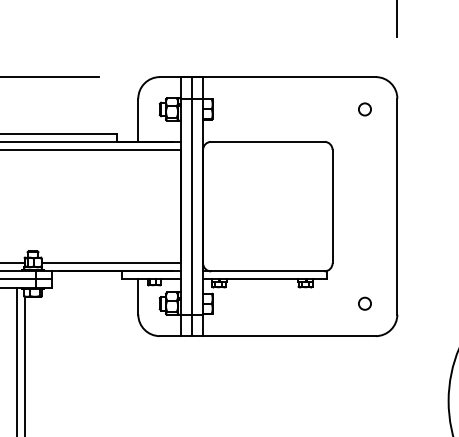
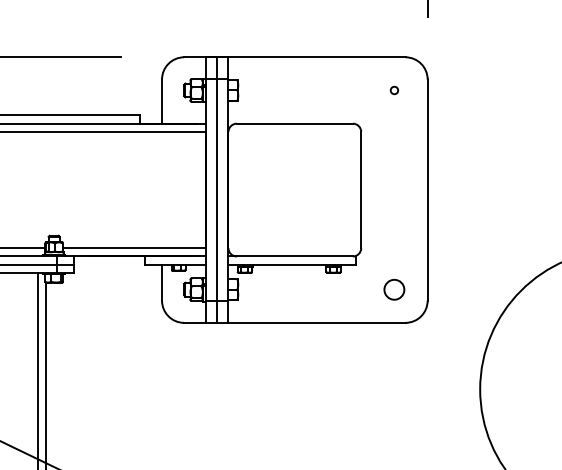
circle: (365, 109) -> (394, 90), size x0.6
circle: (365, 303) -> (394, 289), size x1.6

